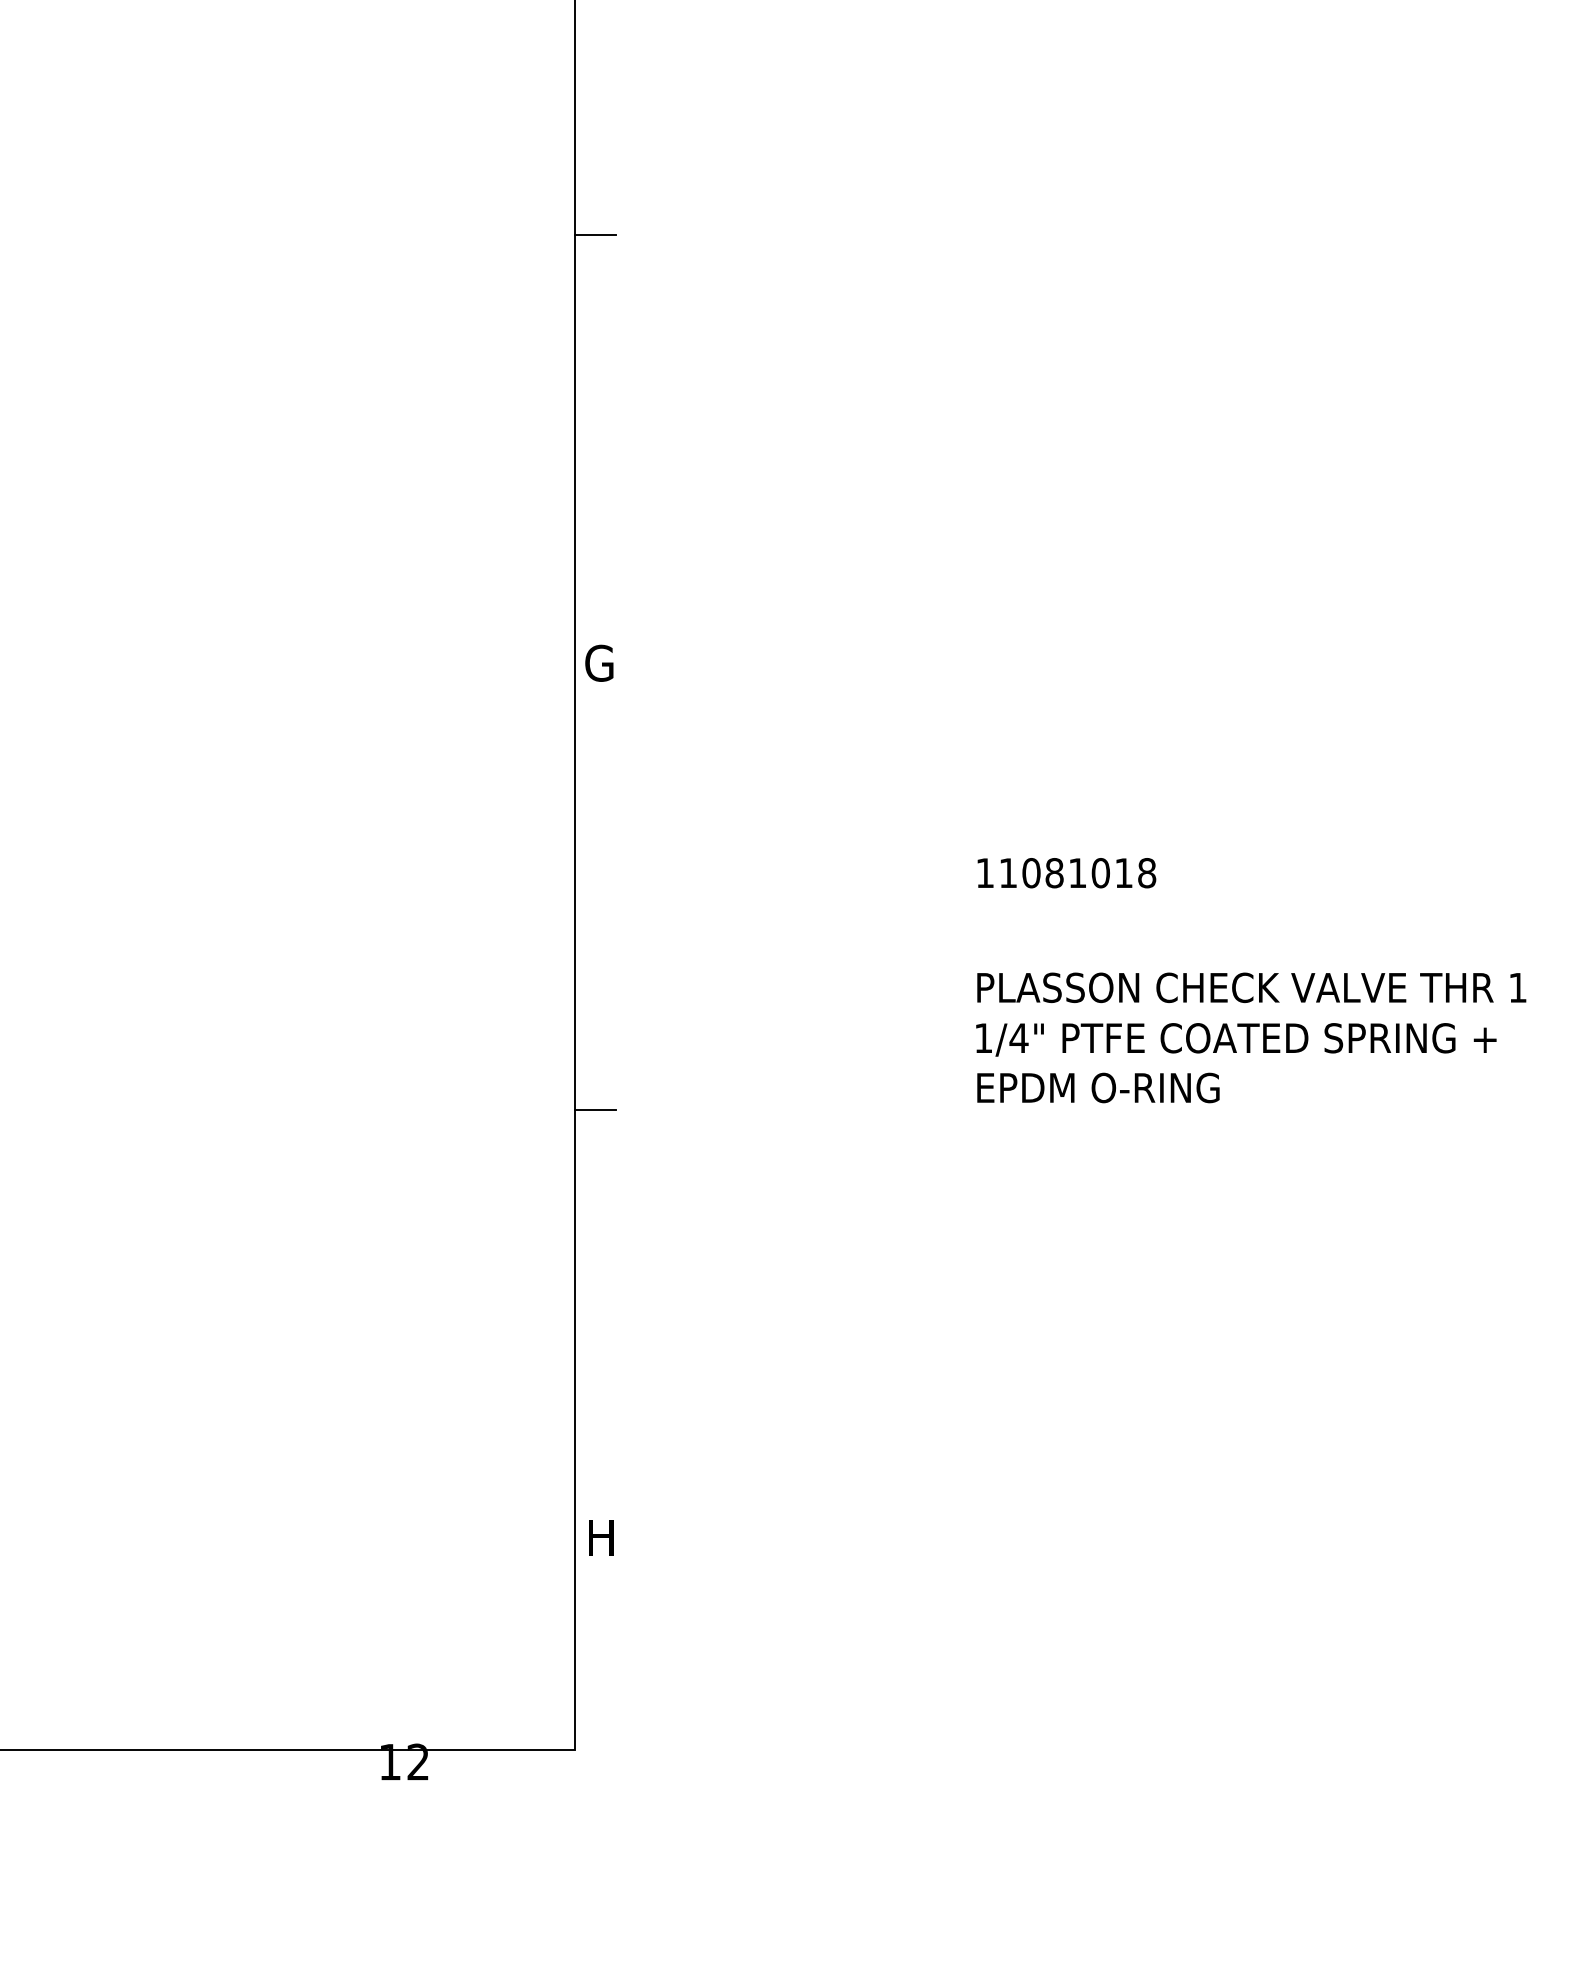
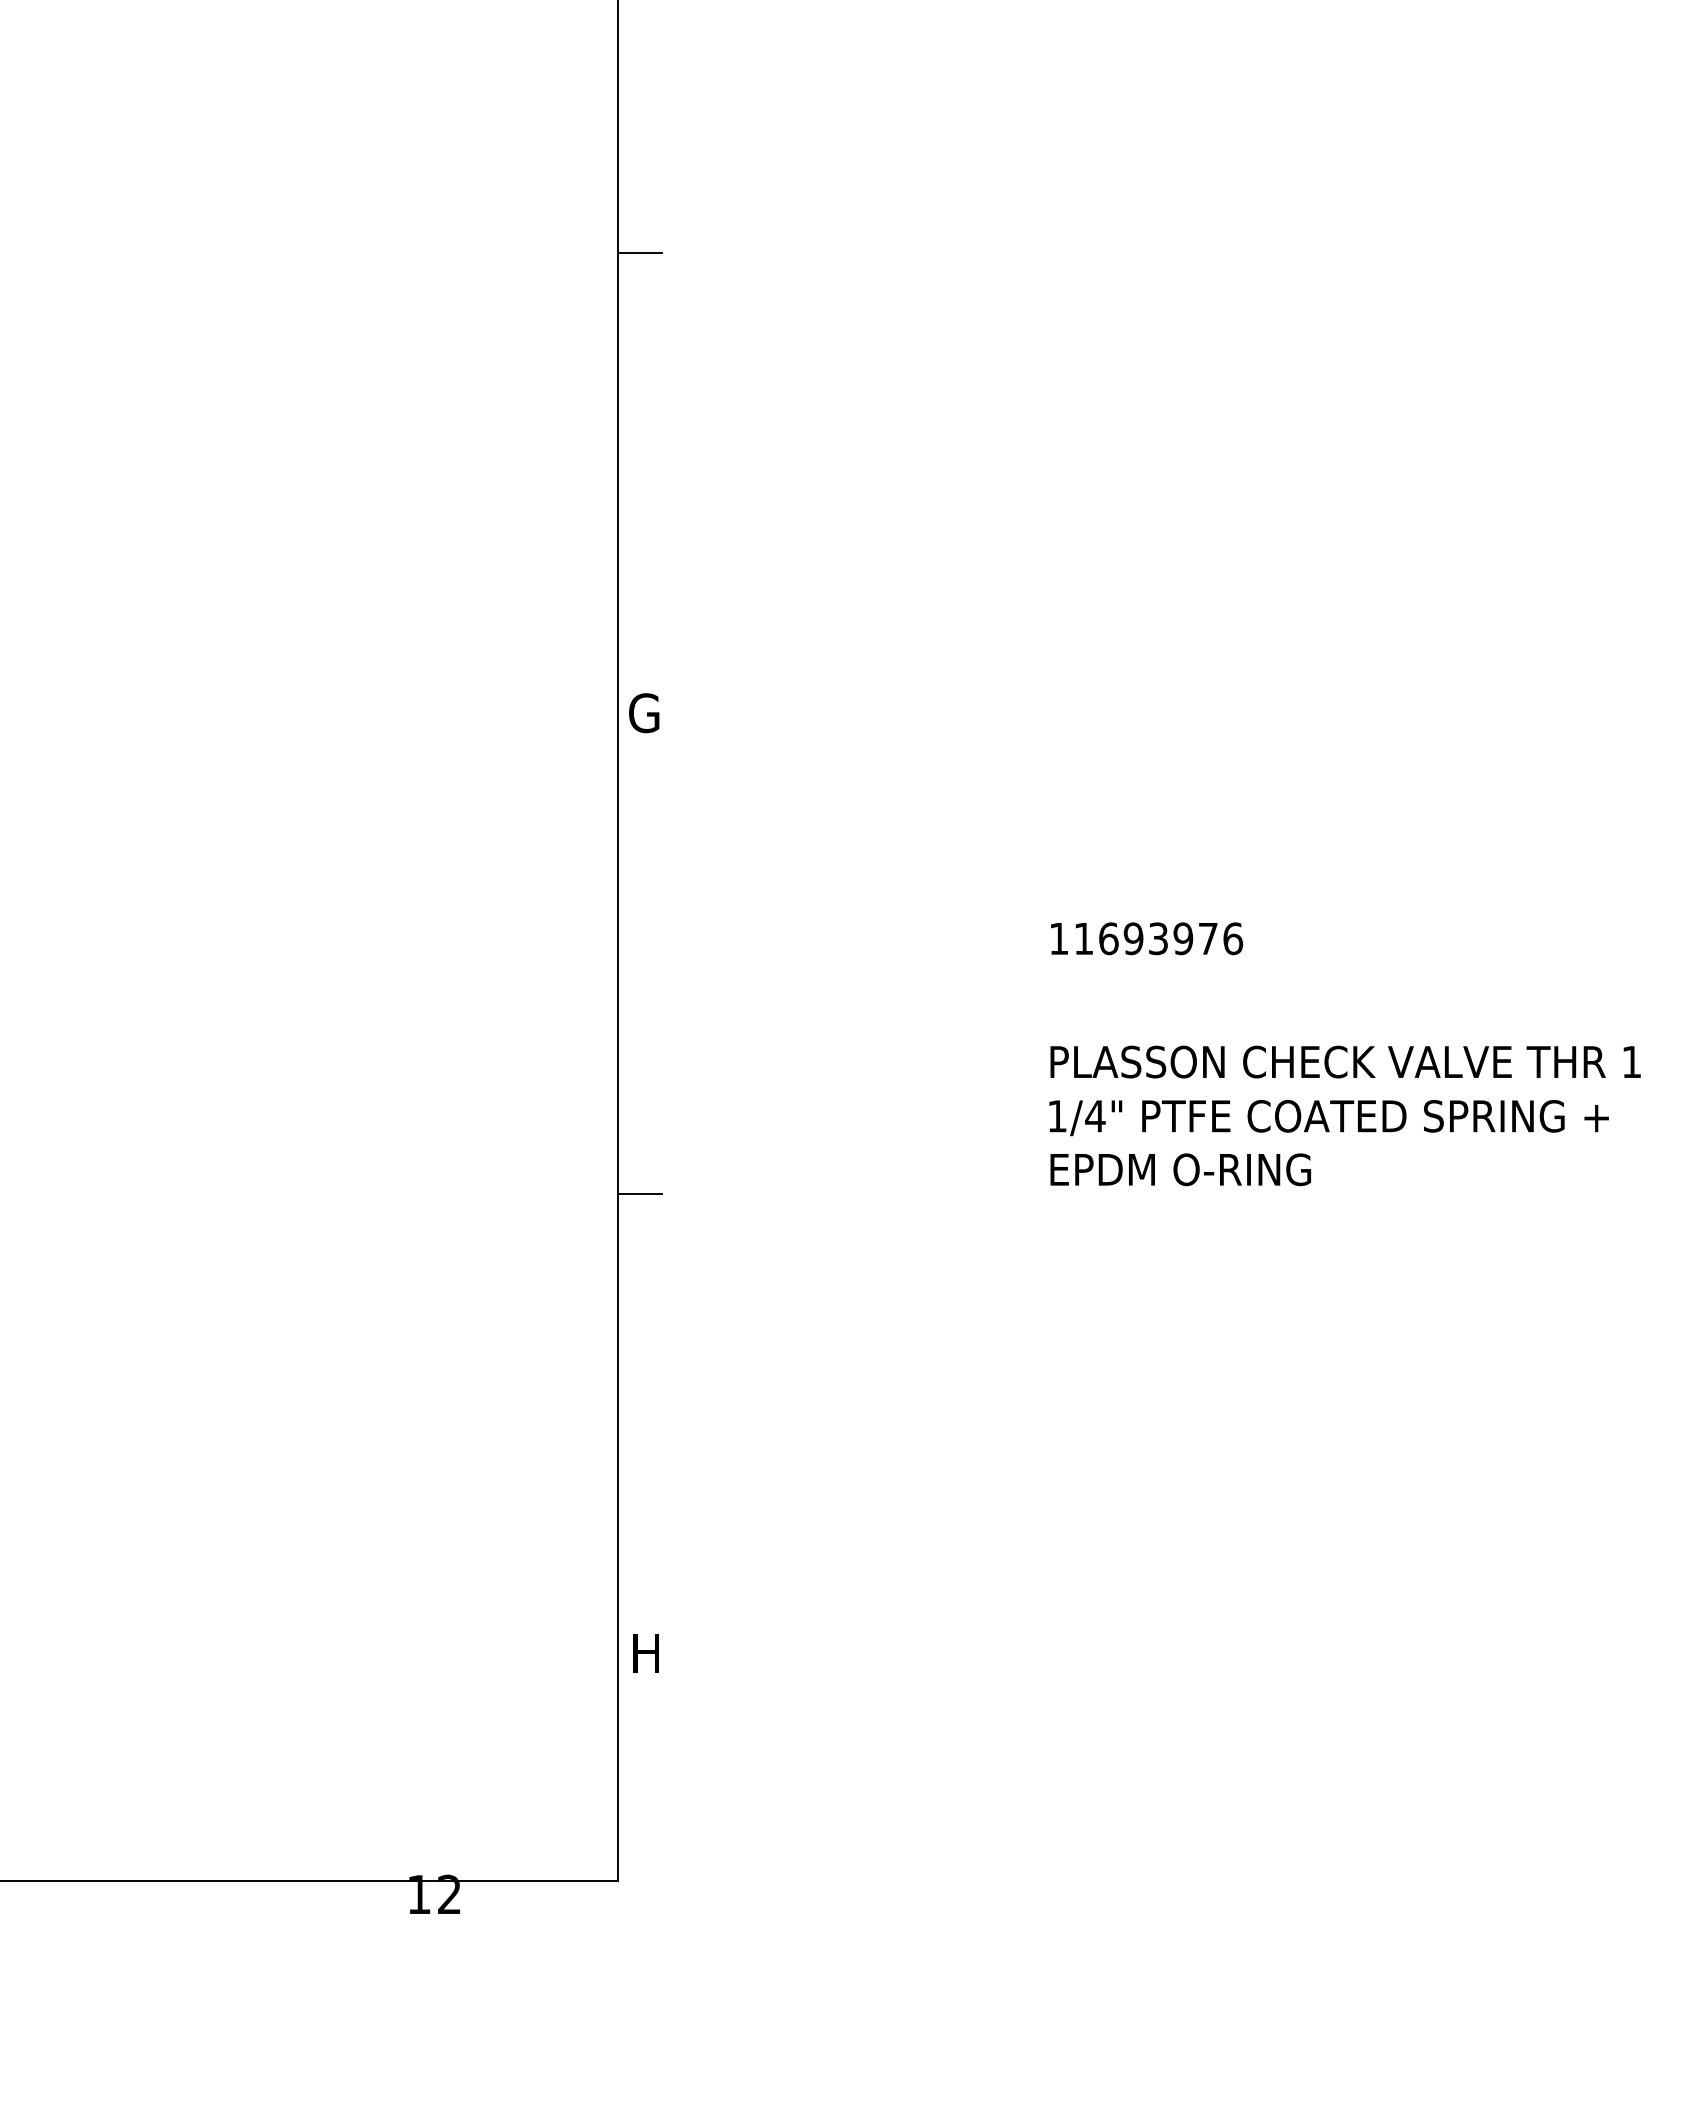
text: (1089, 873) -> (1171, 939), 11081018 -> 11693976

